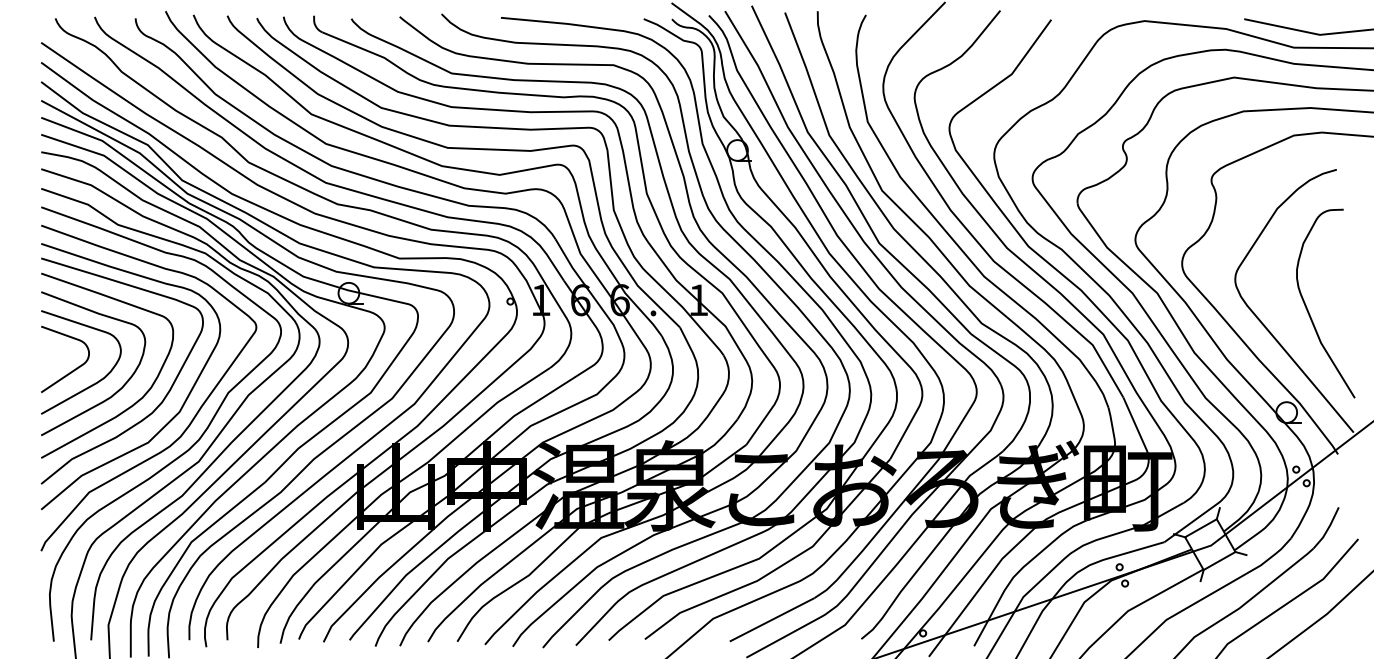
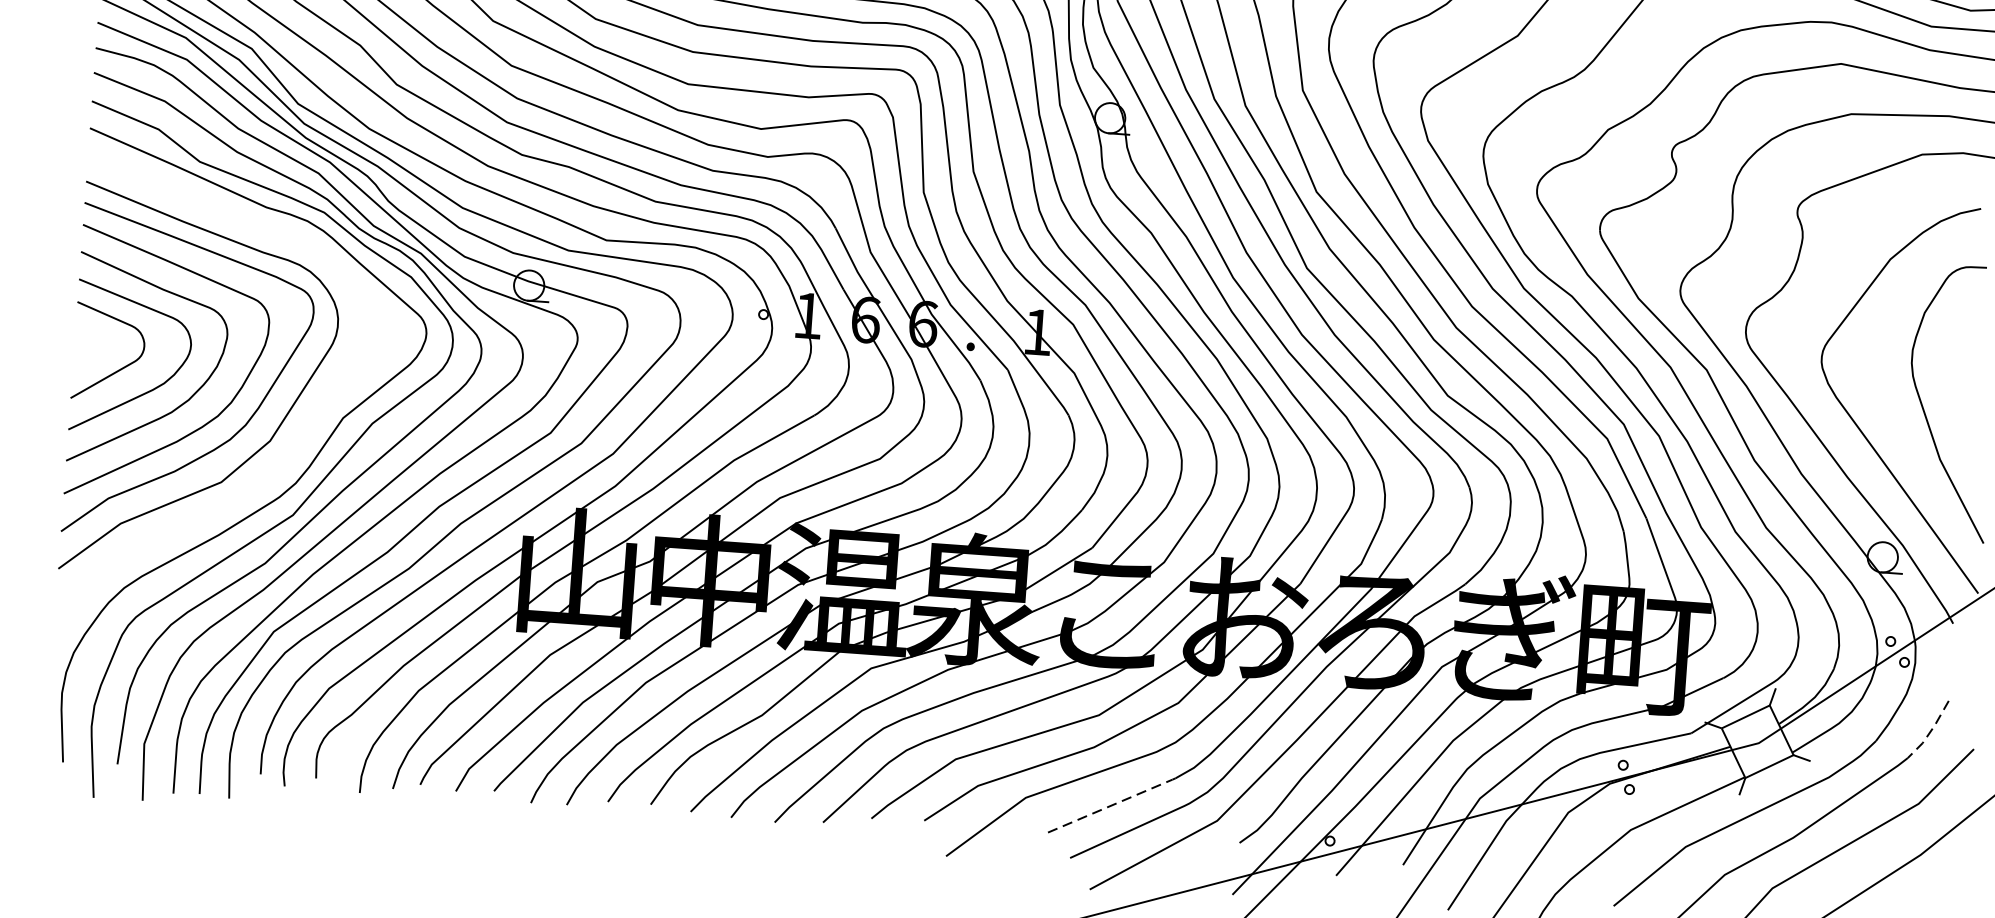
curve: (192, 418) -> (288, 451), removed
line: (1327, 529) -> (1929, 731), solid -> dashed
line: (772, 619) -> (1112, 805), solid -> dashed

